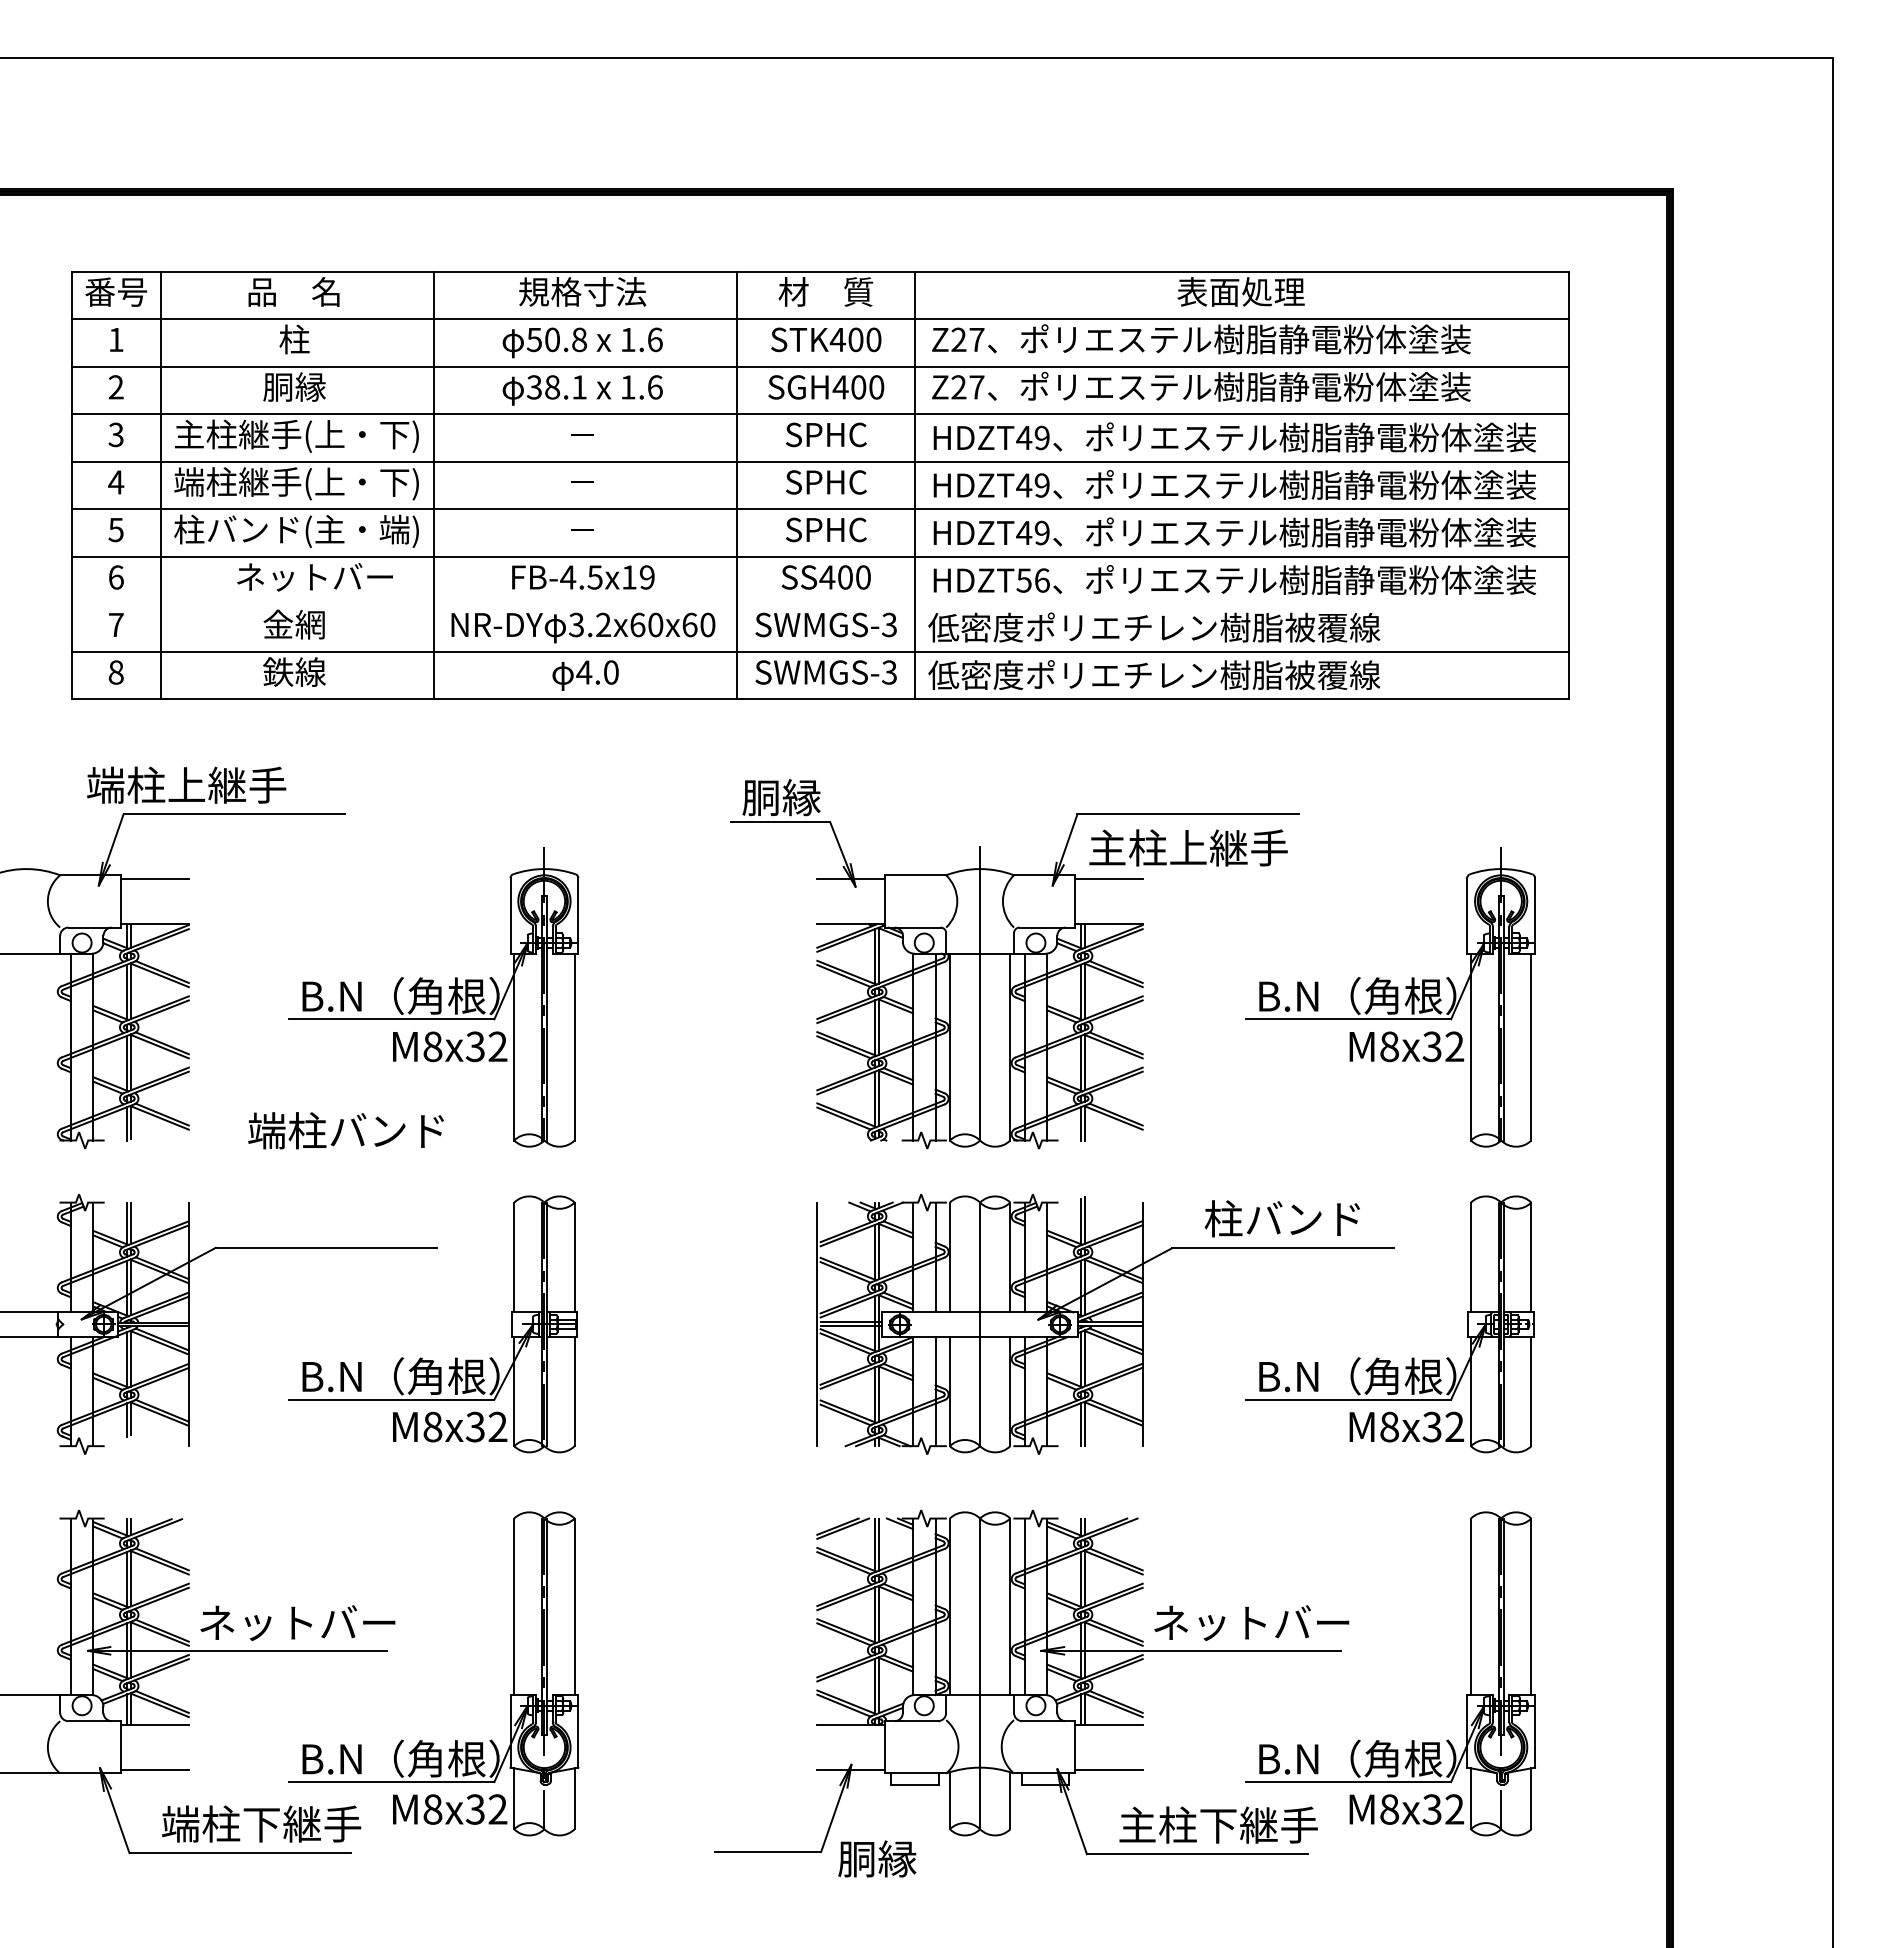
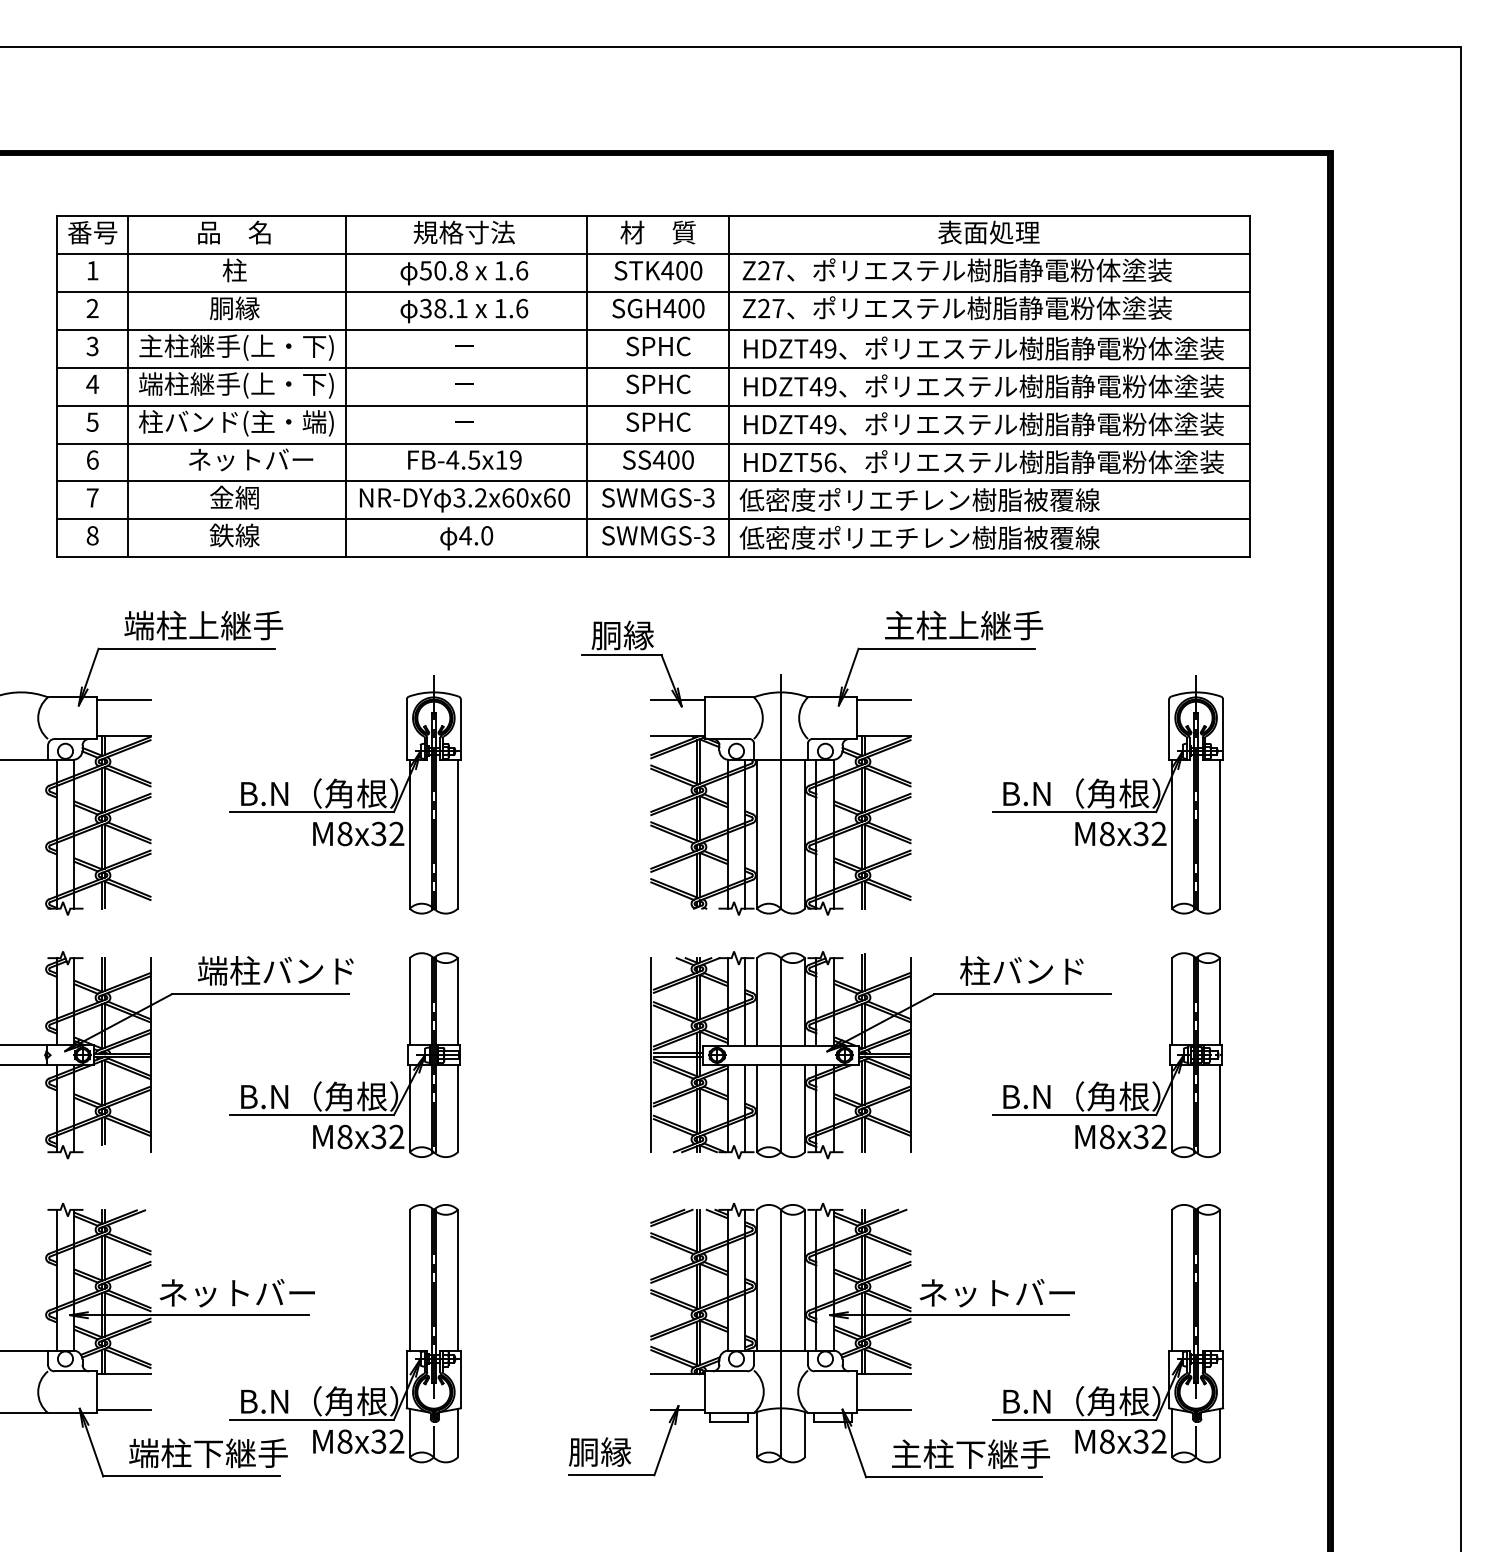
line: (820, 604) -> (653, 481), added
text: (186, 785) -> (203, 625), moved
text: (1189, 847) -> (964, 625), moved
text: (345, 1130) -> (275, 970), moved
text: (877, 1858) -> (600, 1451), moved

